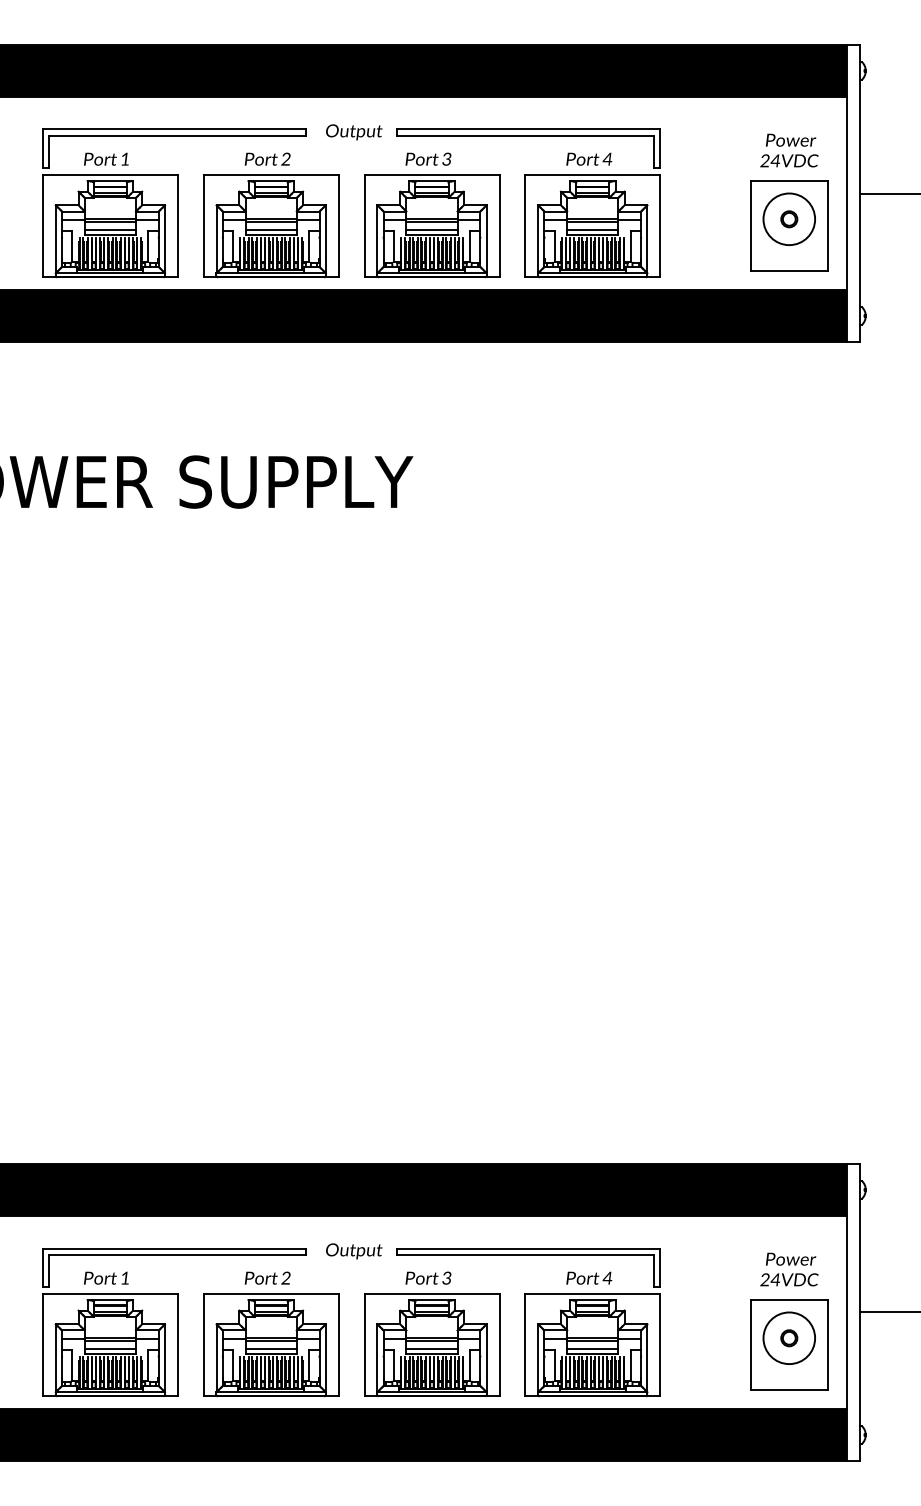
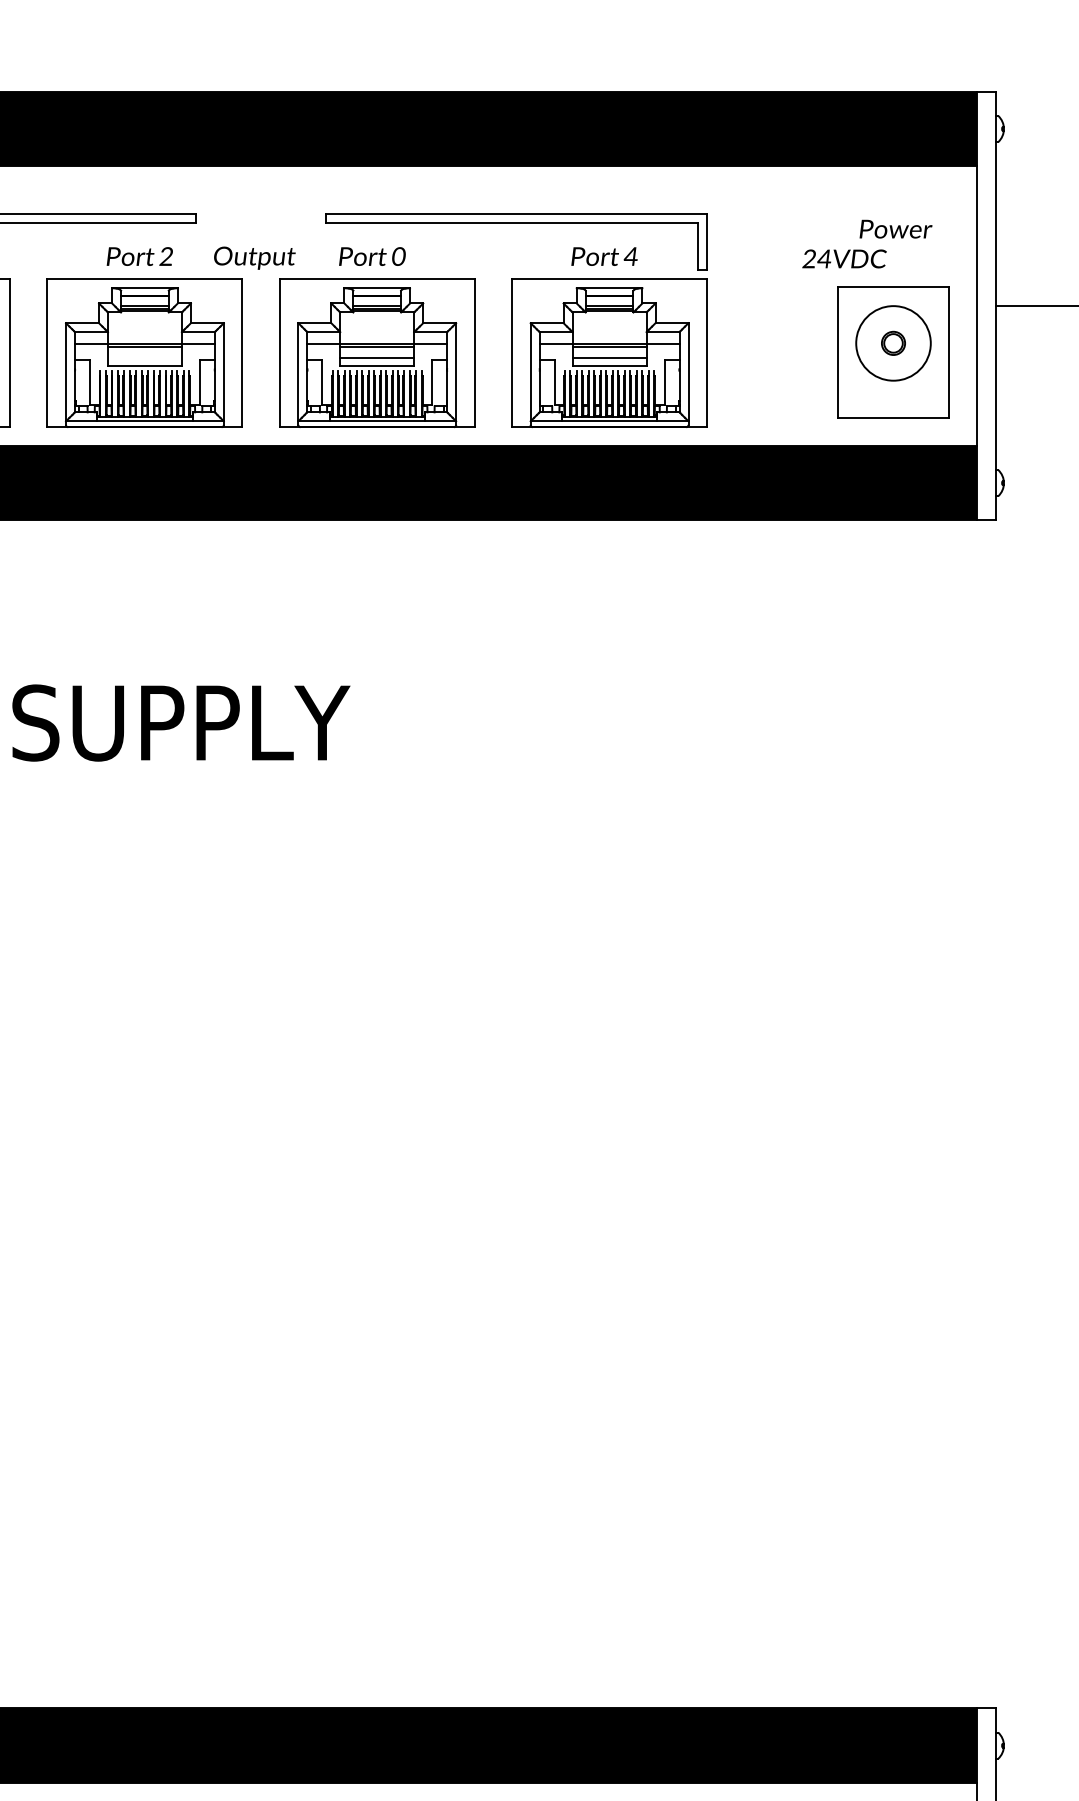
text: (354, 132) -> (255, 258), moved
text: (446, 159) -> (398, 256), 3 -> 0
text: (789, 160) -> (844, 258), moved
line: (270, 229) -> (143, 358), removed

